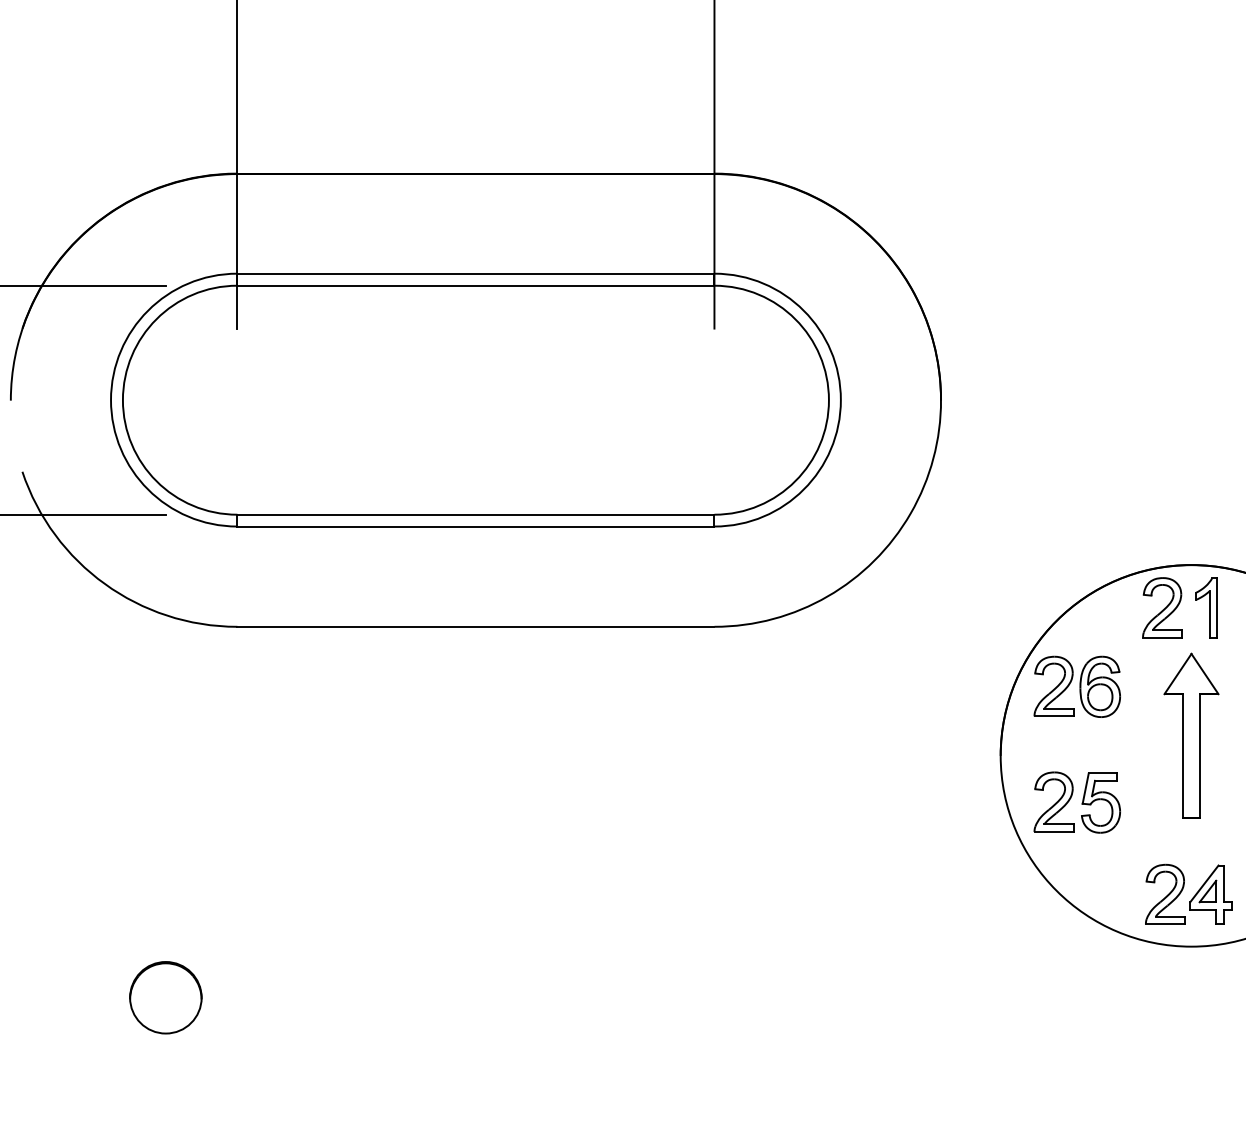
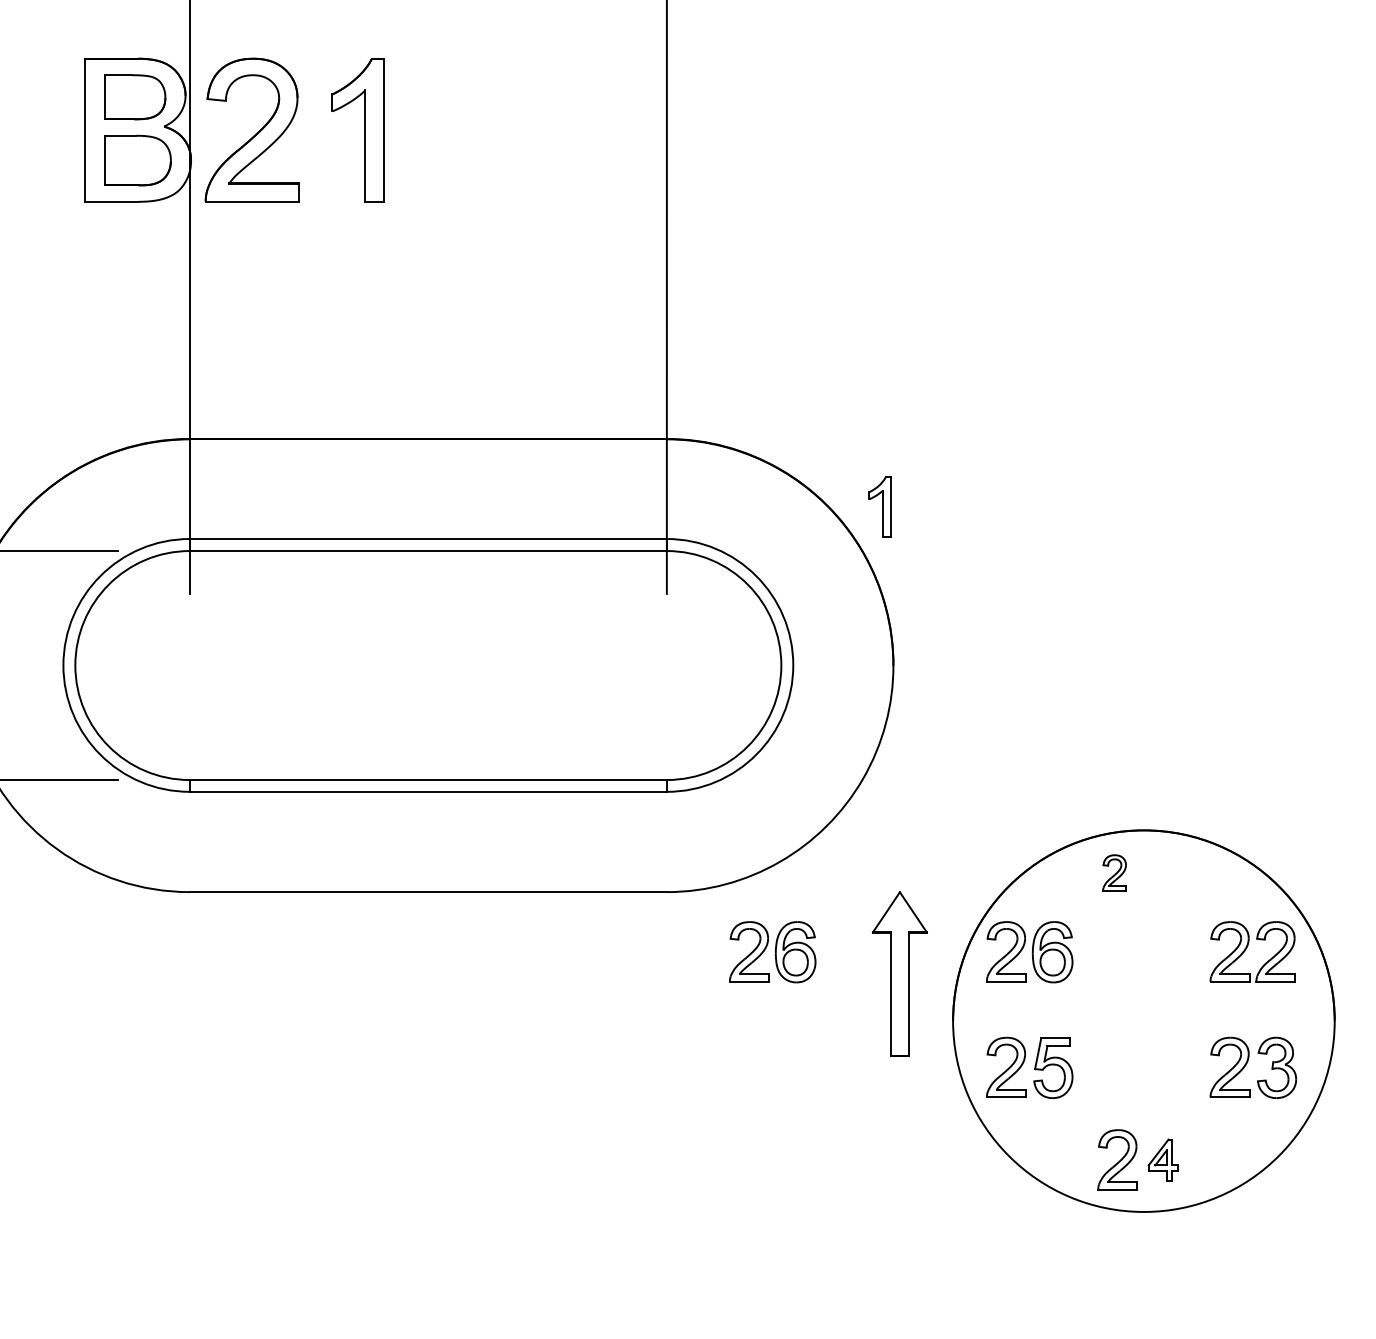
part: (1162, 607) -> (1114, 872), size x0.6
part: (1206, 607) -> (879, 506), moved
part: (820, 687) -> (772, 952), added
part: (1191, 735) -> (899, 973), moved
part: (1210, 894) -> (1162, 1159), size x0.7
circle: (165, 997) -> (117, 1262), removed

